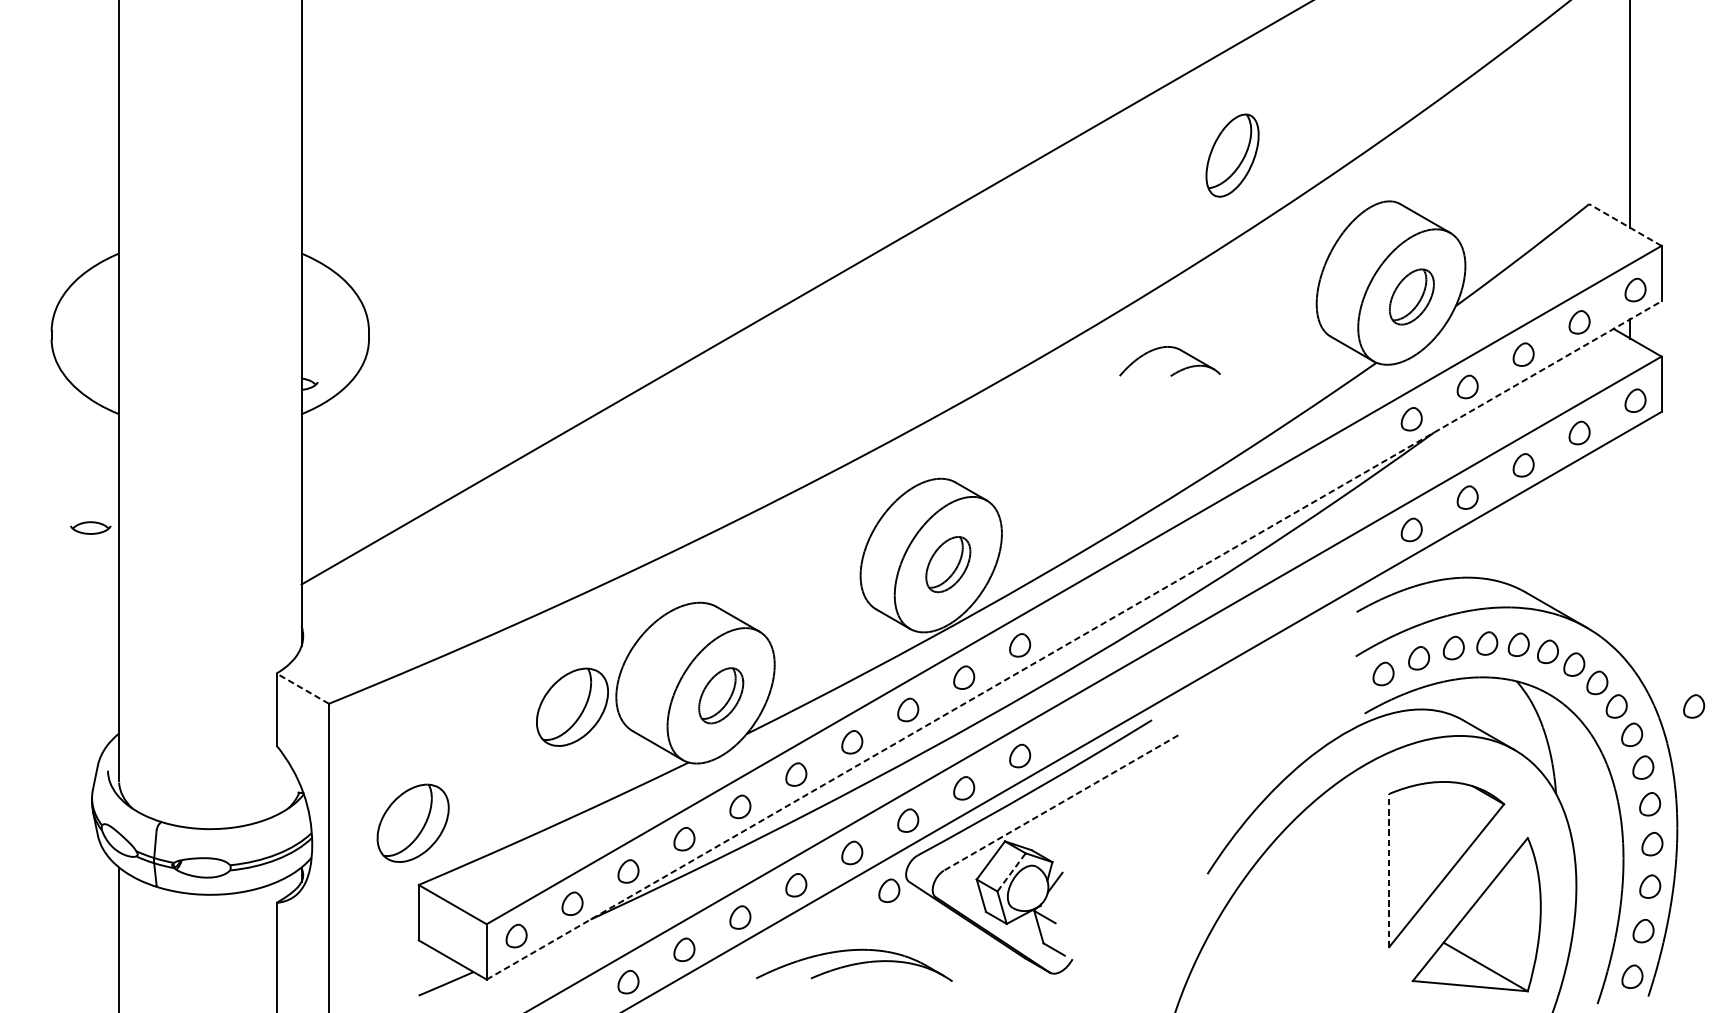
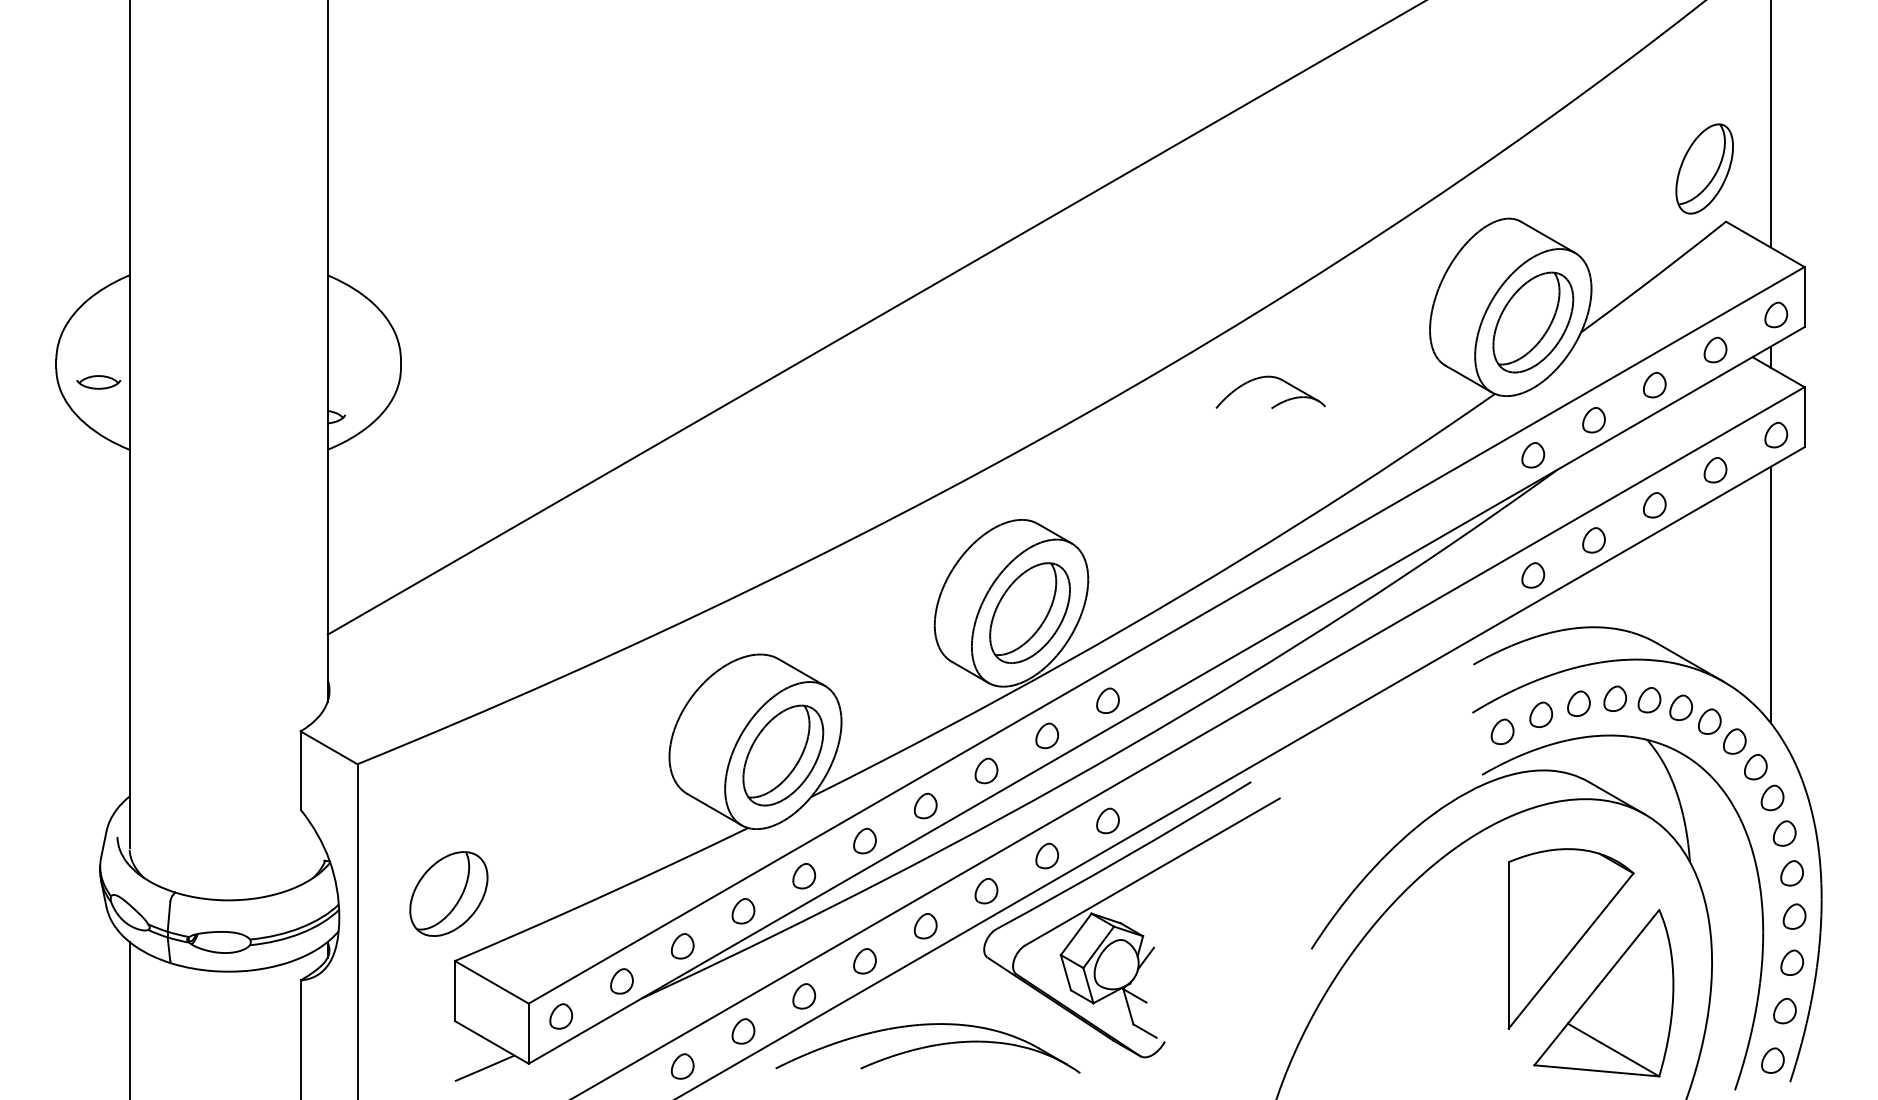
part: (1232, 155) -> (1704, 168), moved
line: (1624, 225) -> (1764, 244), dashed -> solid
part: (1411, 296) -> (1533, 322), size x1.67
part: (90, 528) -> (98, 382), moved
line: (1630, 547) -> (1770, 594), added
part: (947, 564) -> (1029, 612), size x1.67
line: (1074, 640) -> (1166, 695), dashed -> solid
line: (303, 688) -> (329, 747), dashed -> solid
part: (721, 695) -> (783, 755), size x1.67
part: (572, 706) -> (621, 767), removed
part: (1693, 706) -> (1839, 767), removed
line: (1061, 802) -> (1152, 871), dashed -> solid
line: (1388, 869) -> (1508, 944), dashed -> solid
line: (1011, 872) -> (1098, 947), dashed -> solid
part: (888, 890) -> (965, 967), removed
part: (853, 965) -> (927, 1048), size x1.43

